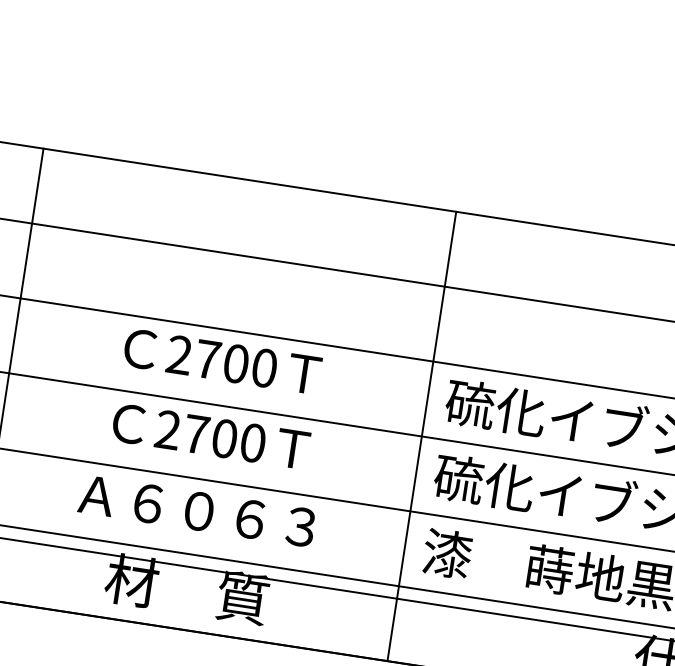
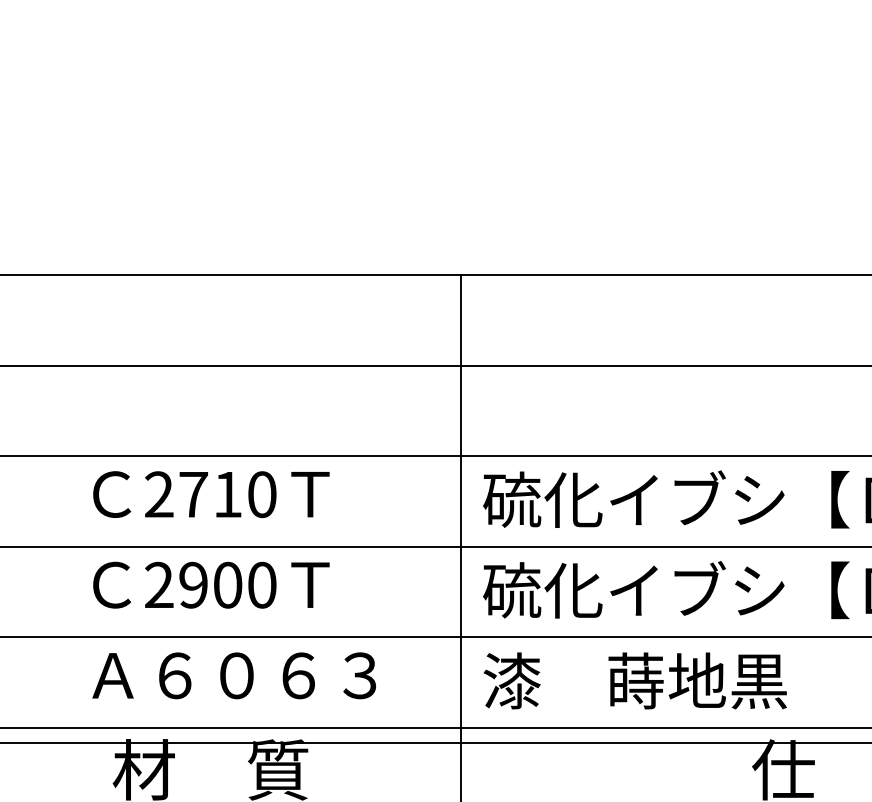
text: (236, 363) -> (228, 494), 2700 -> 2710
text: (196, 433) -> (193, 584), 2700 -> 2900
text: (196, 510) -> (233, 675), moved

